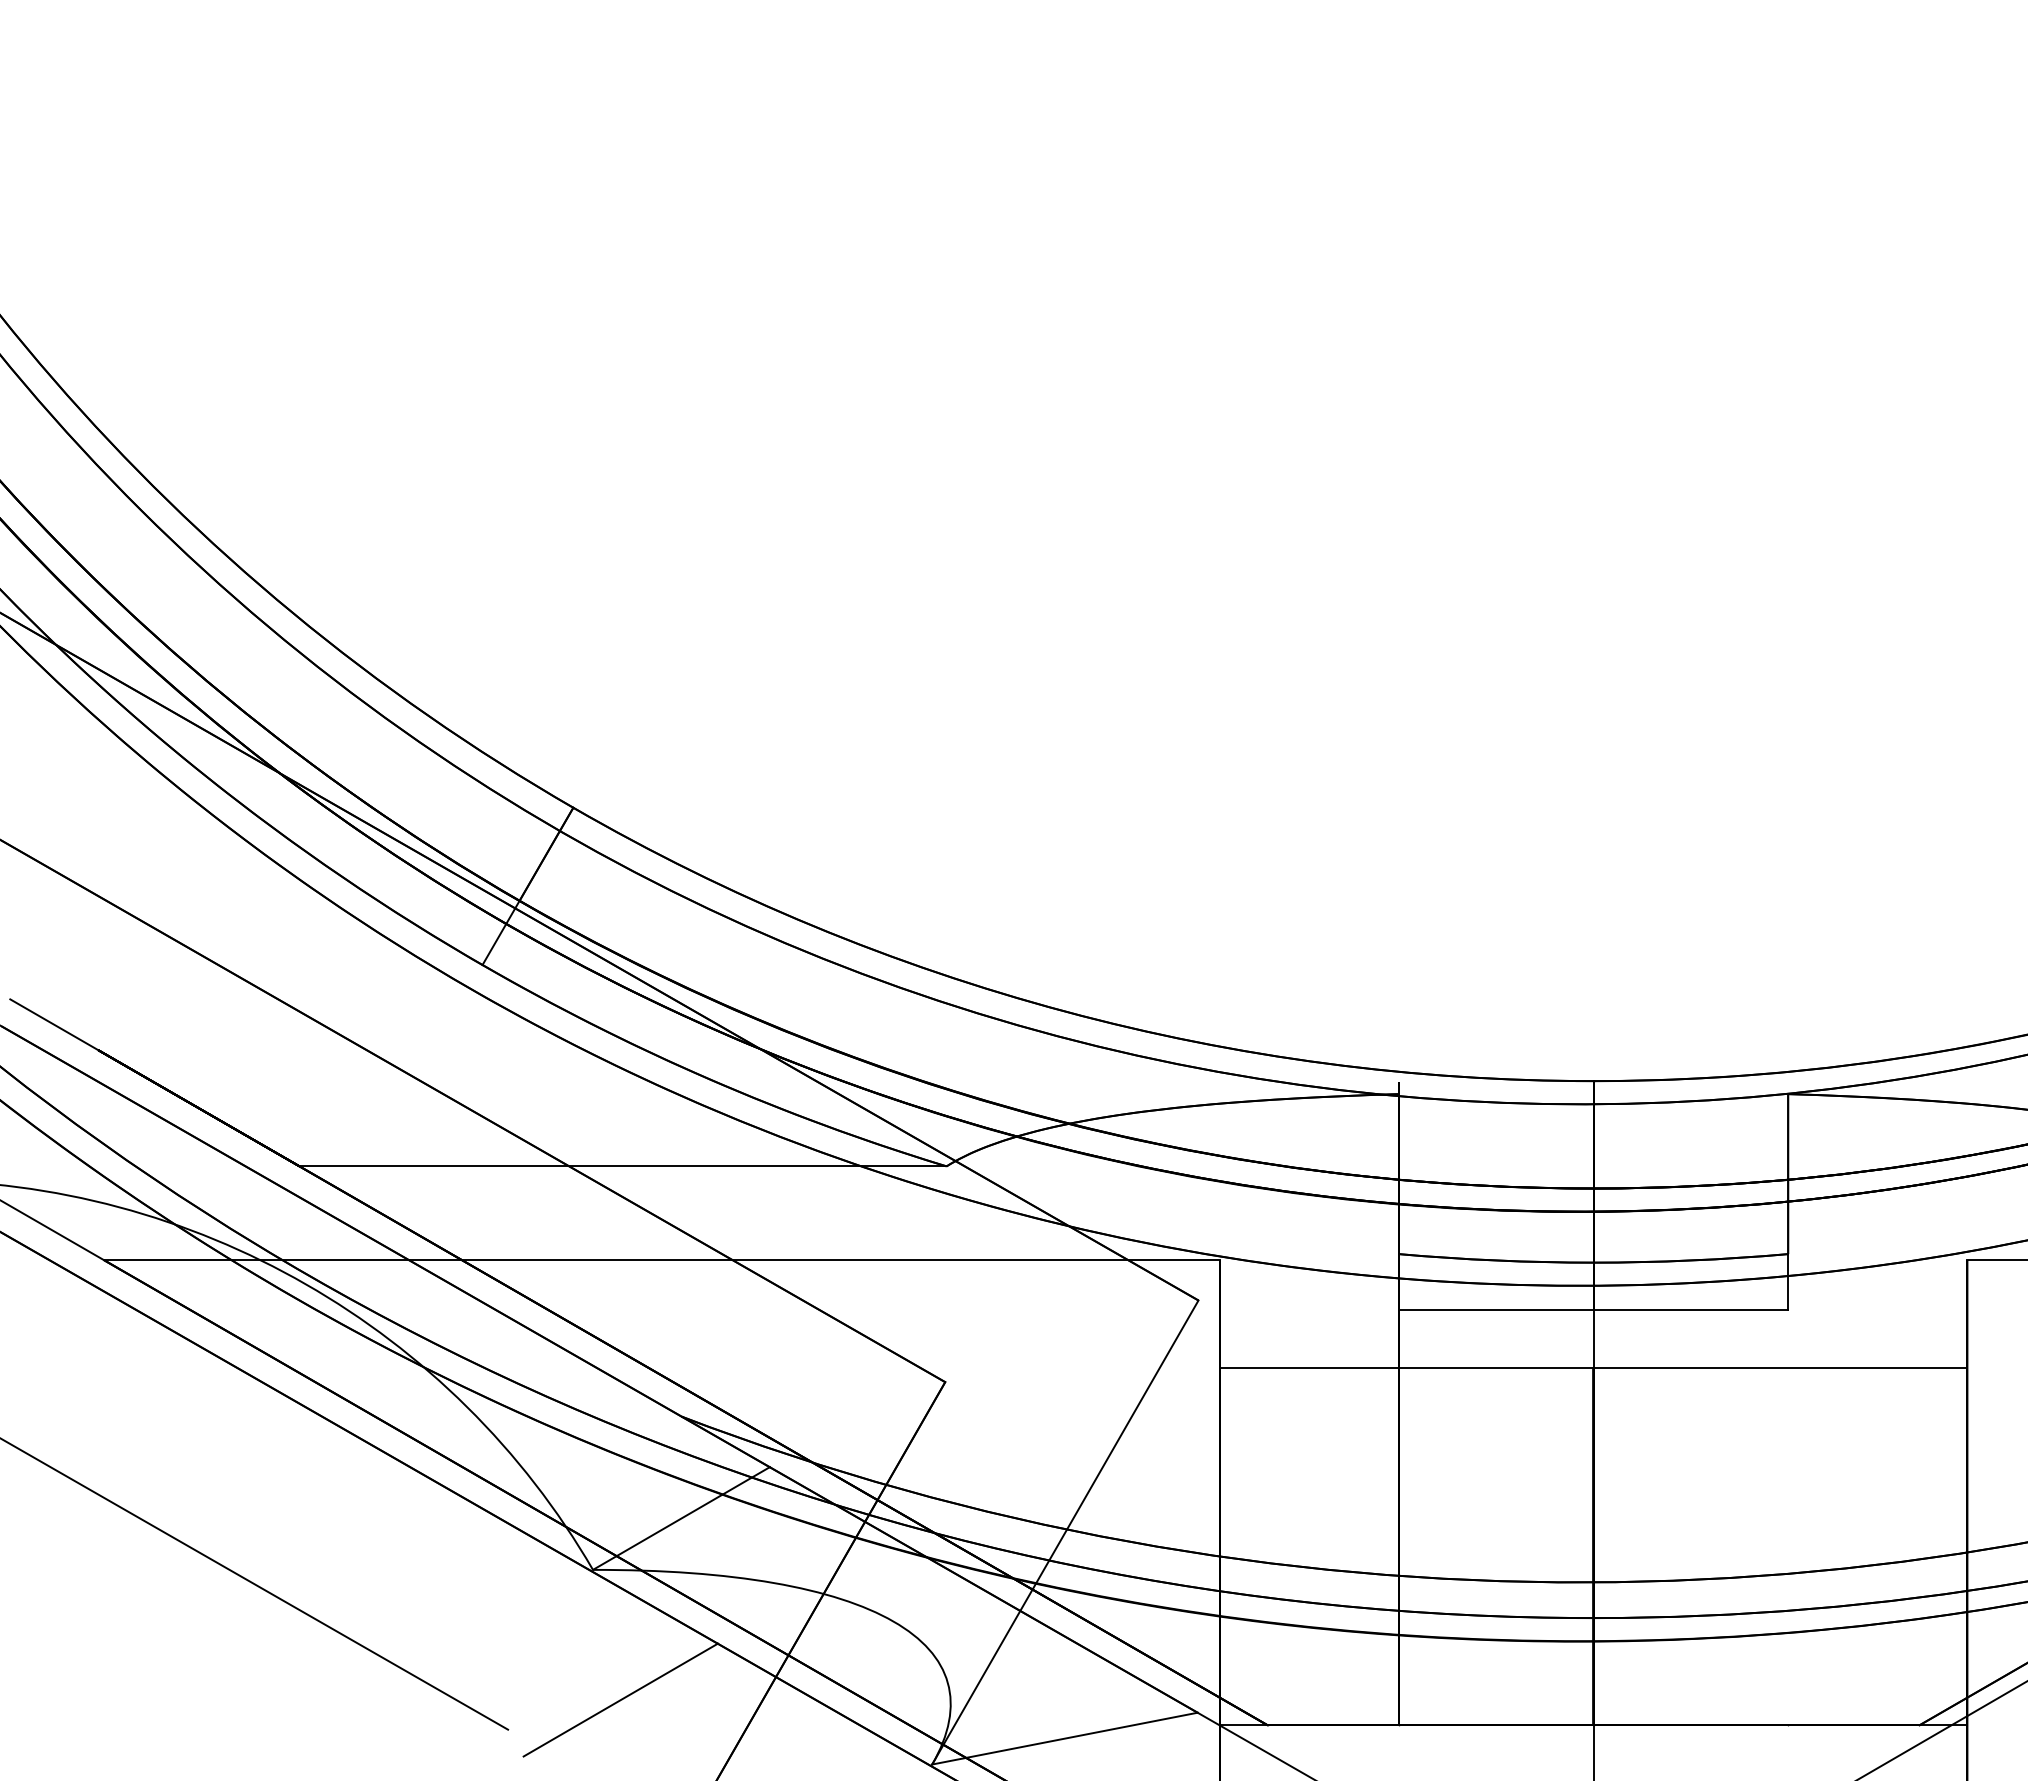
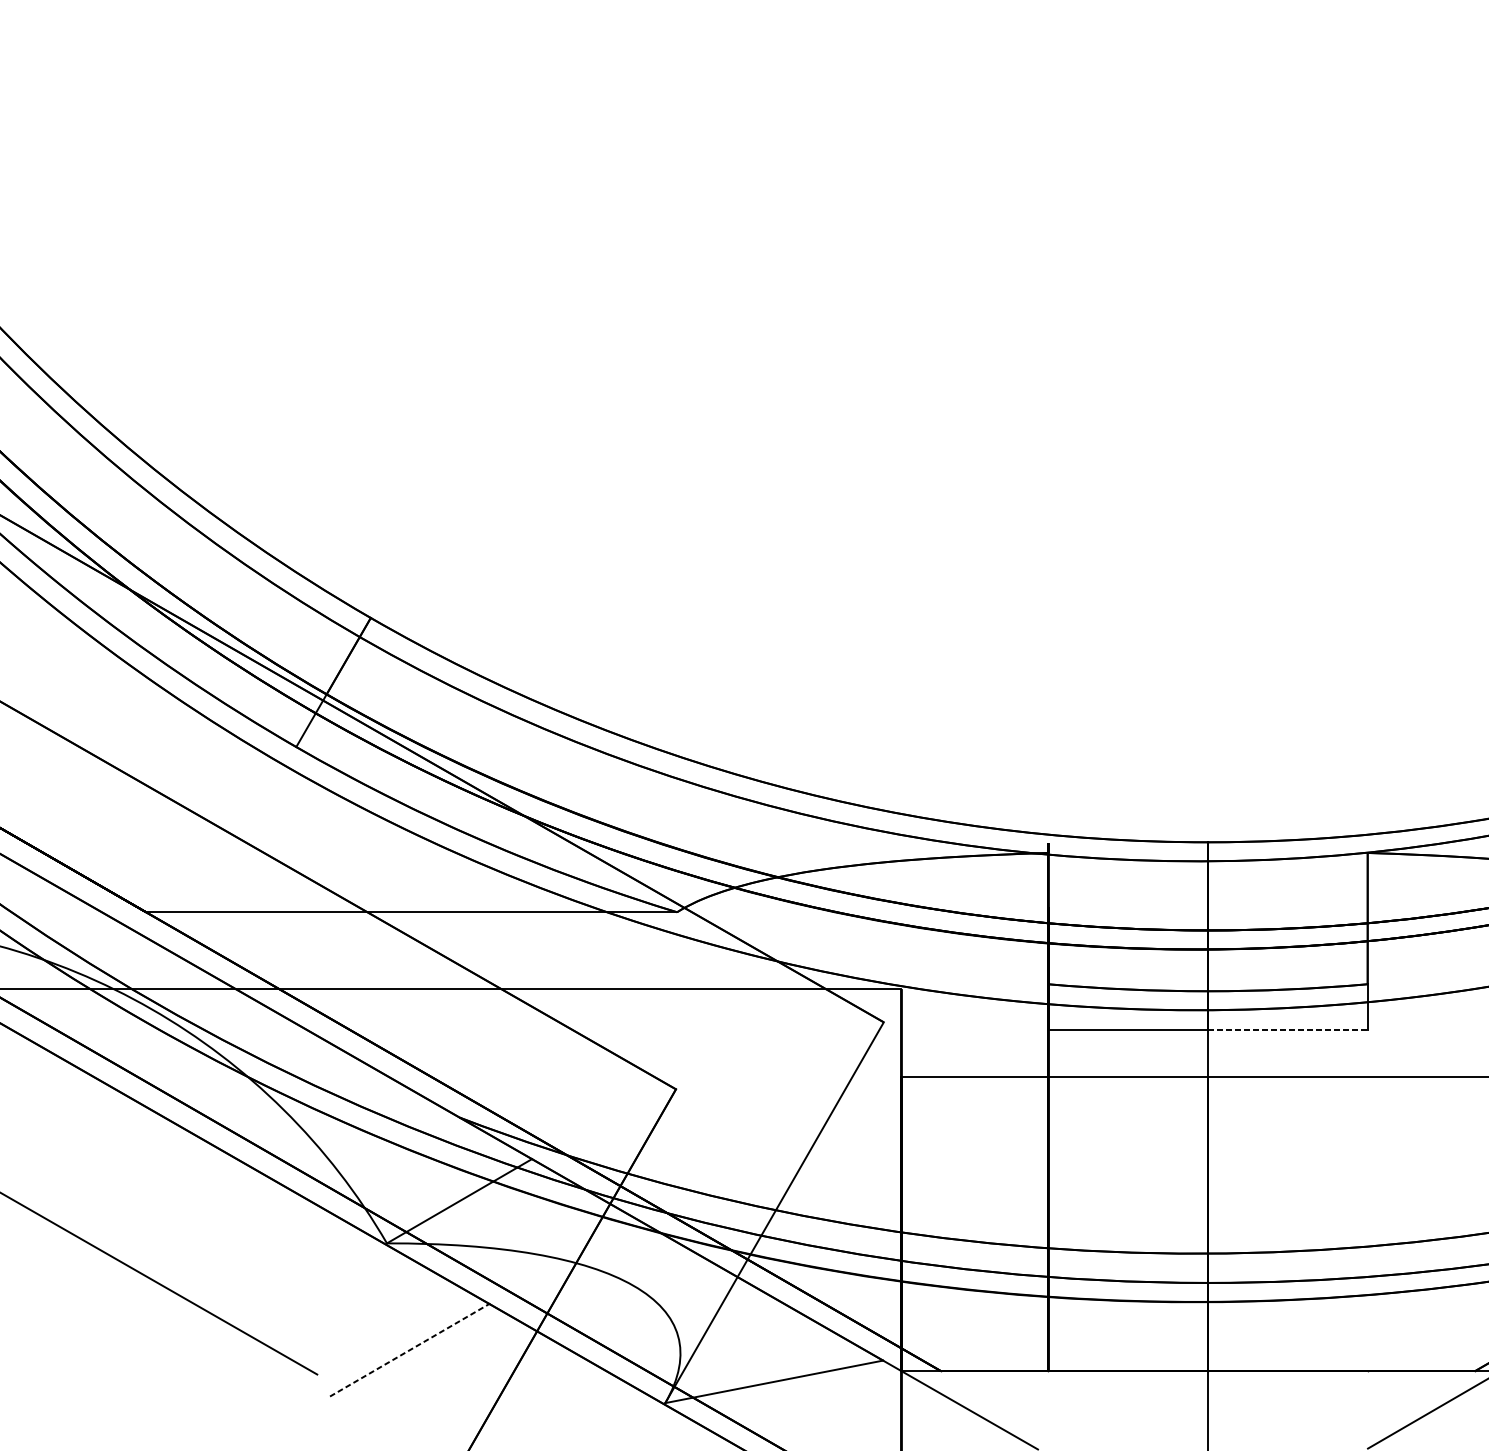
line: (1691, 1309) -> (1288, 1029), solid -> dashed
line: (621, 1699) -> (410, 1349), solid -> dashed

